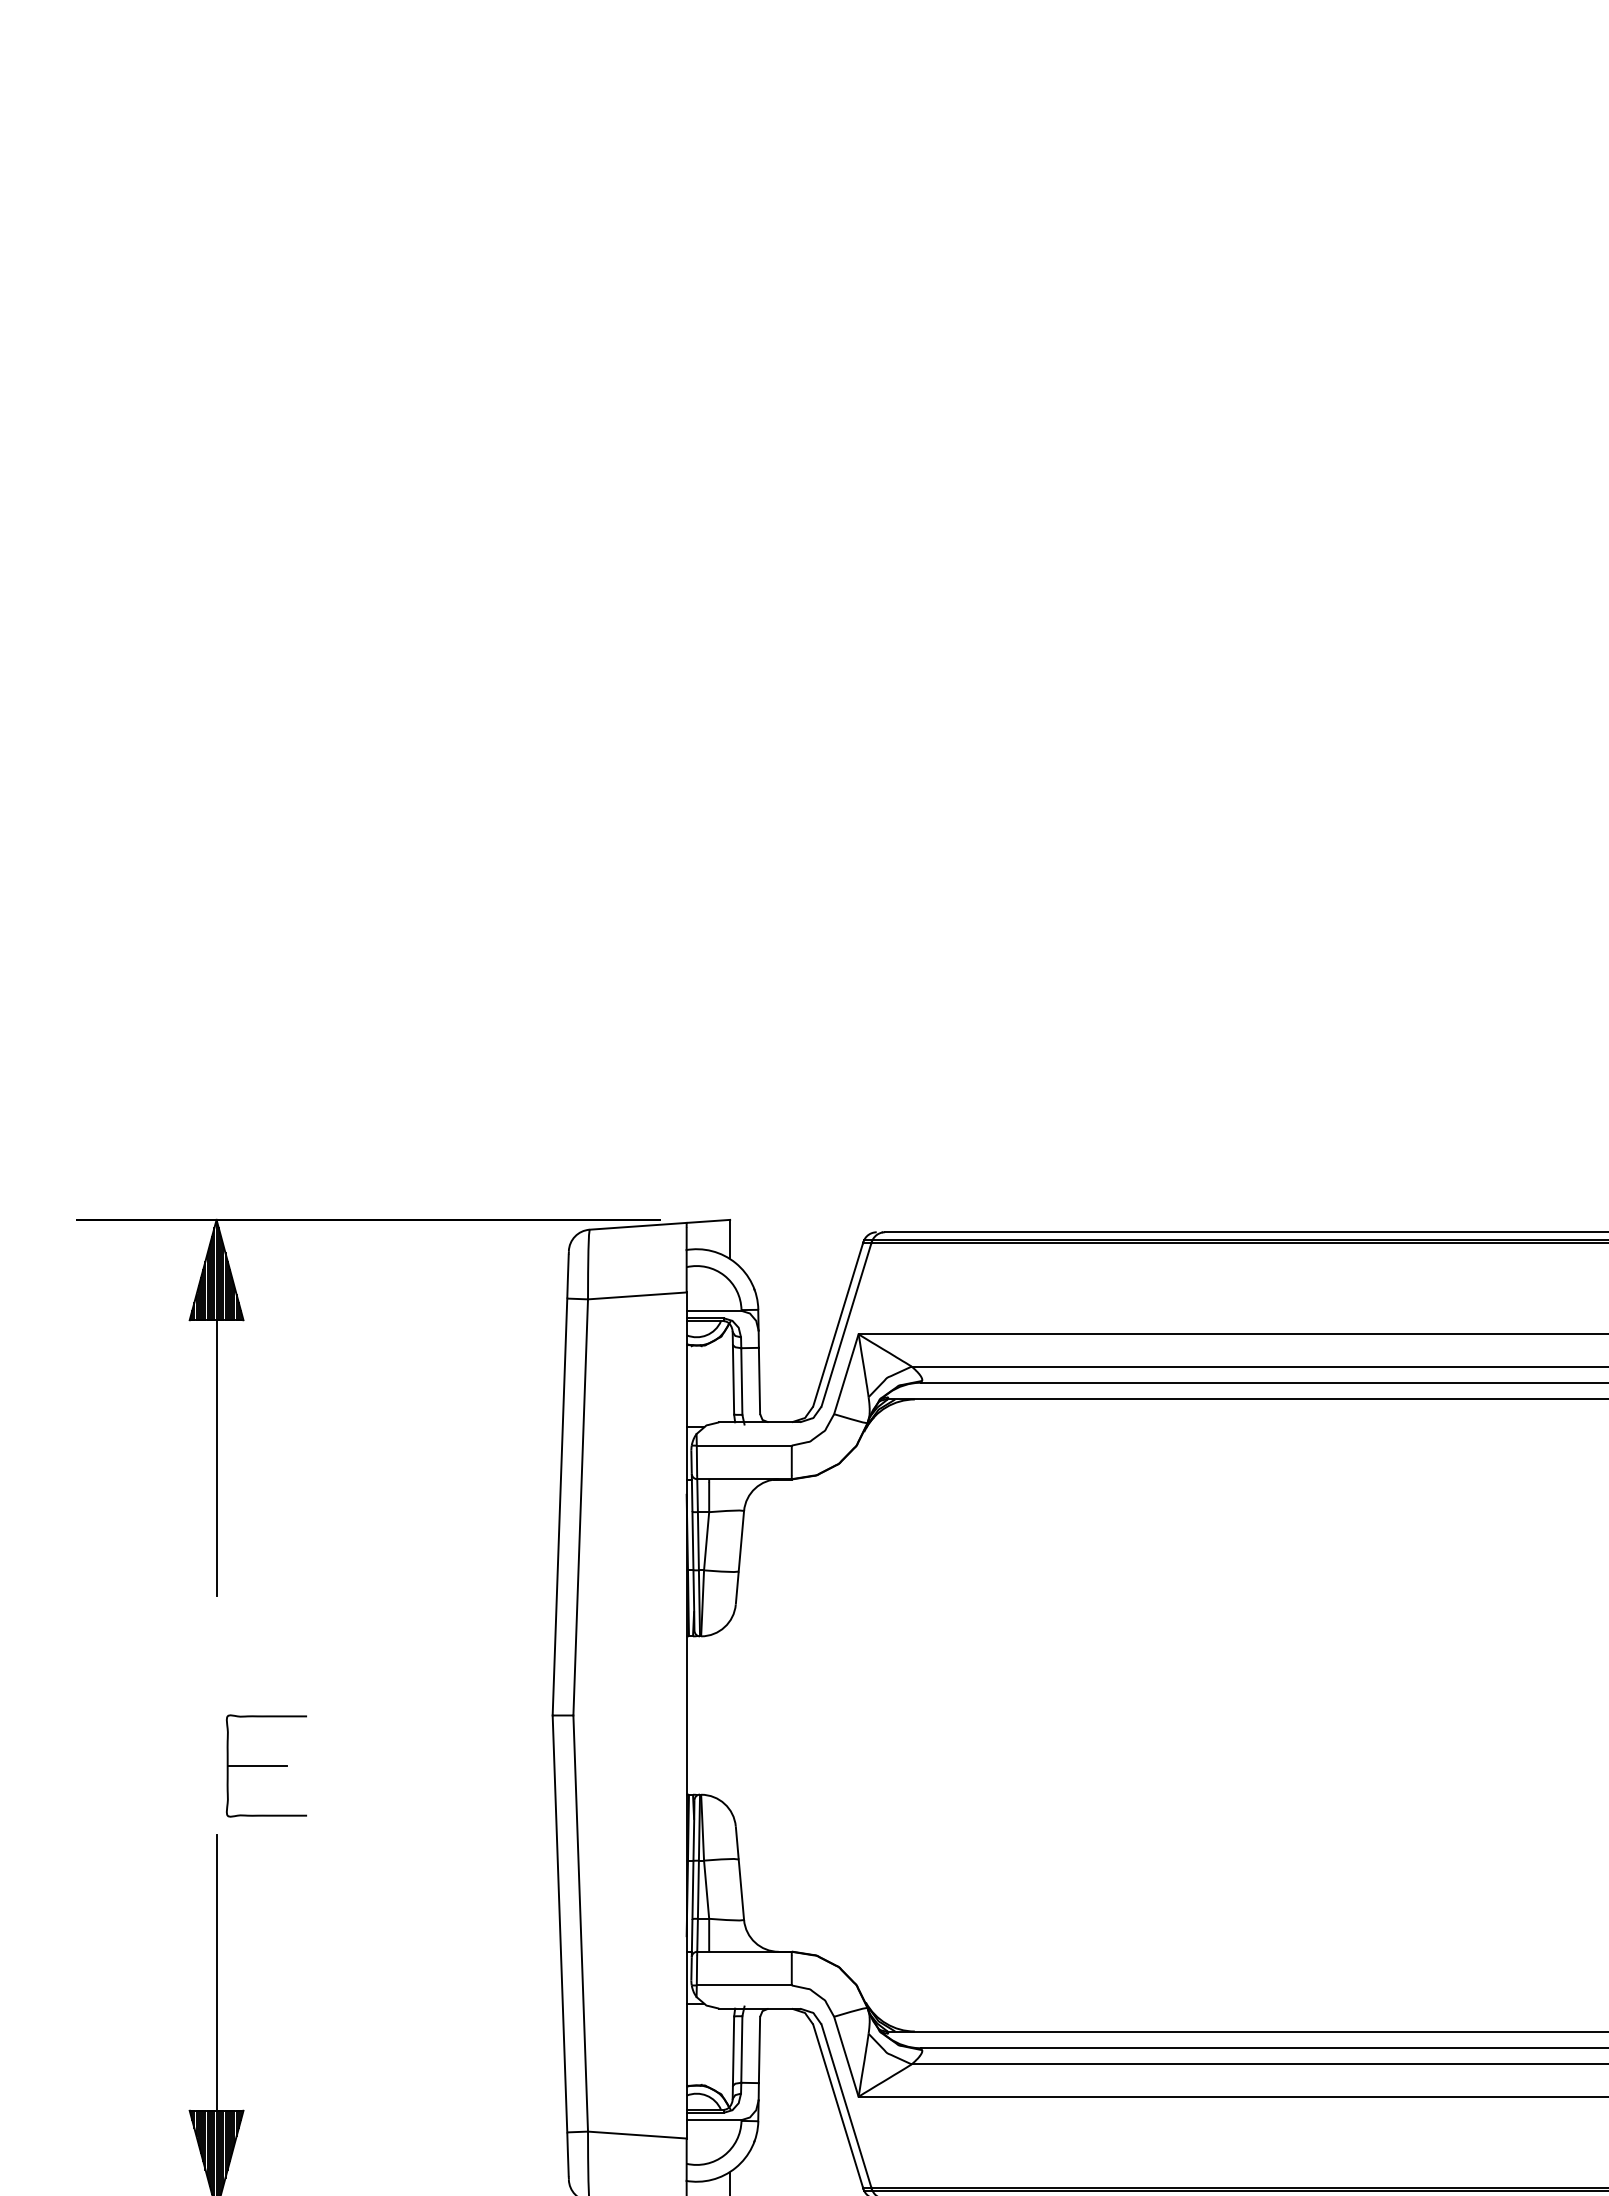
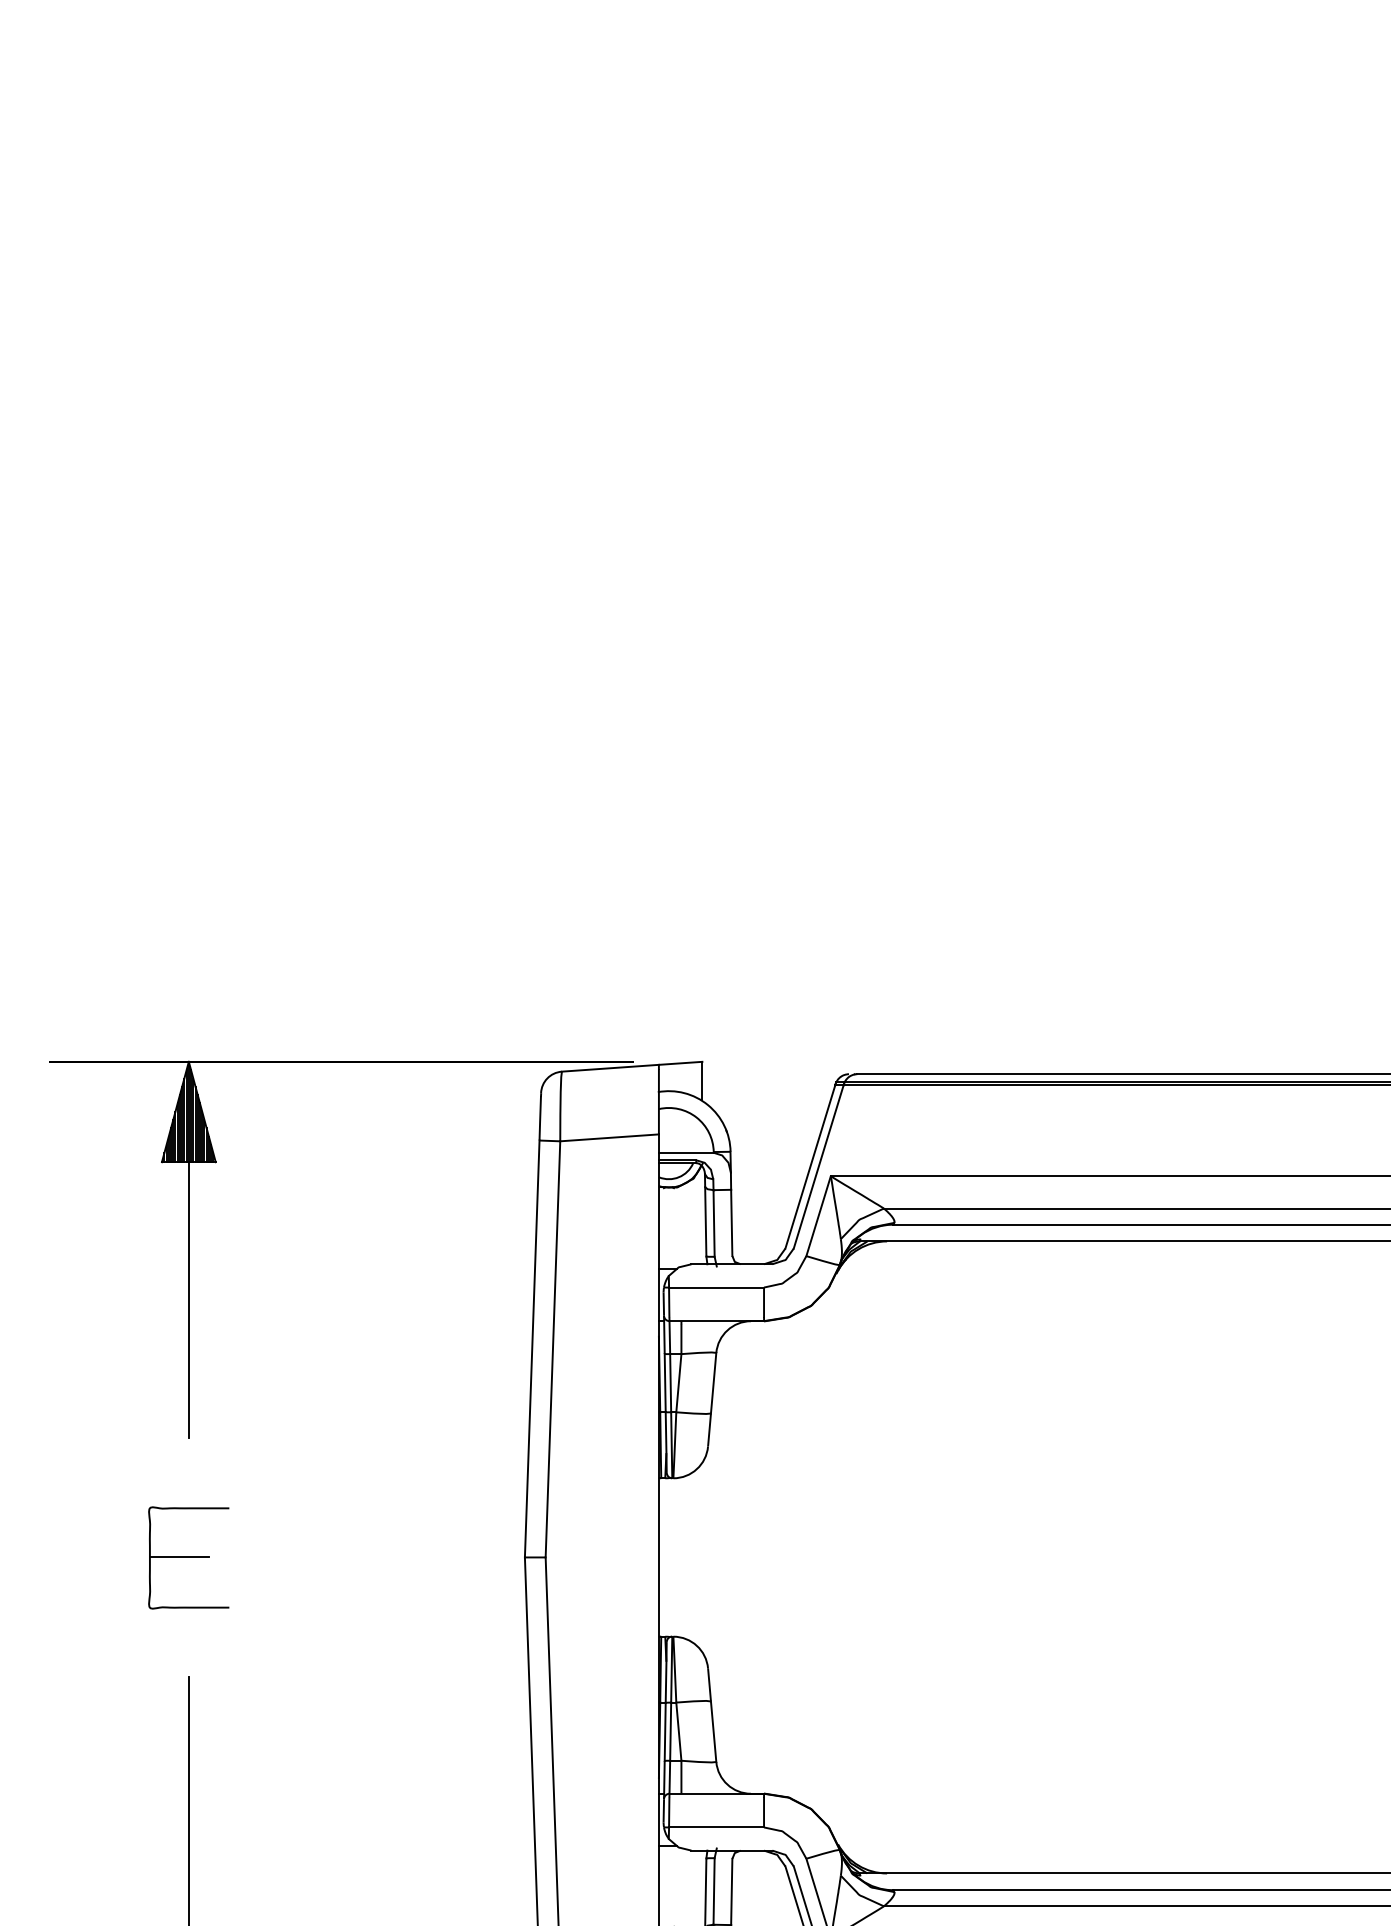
part: (266, 1765) -> (188, 1557), moved

